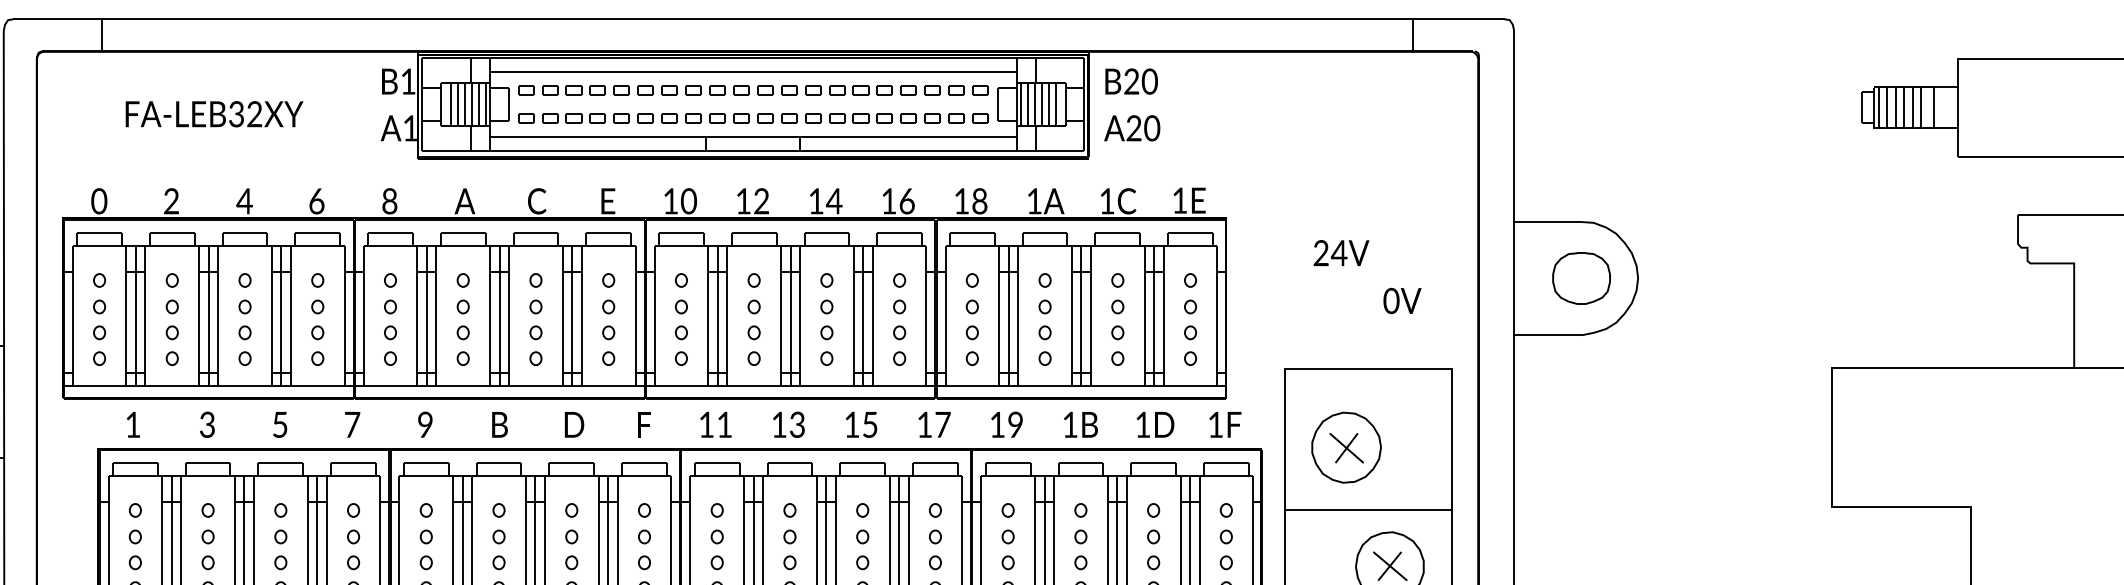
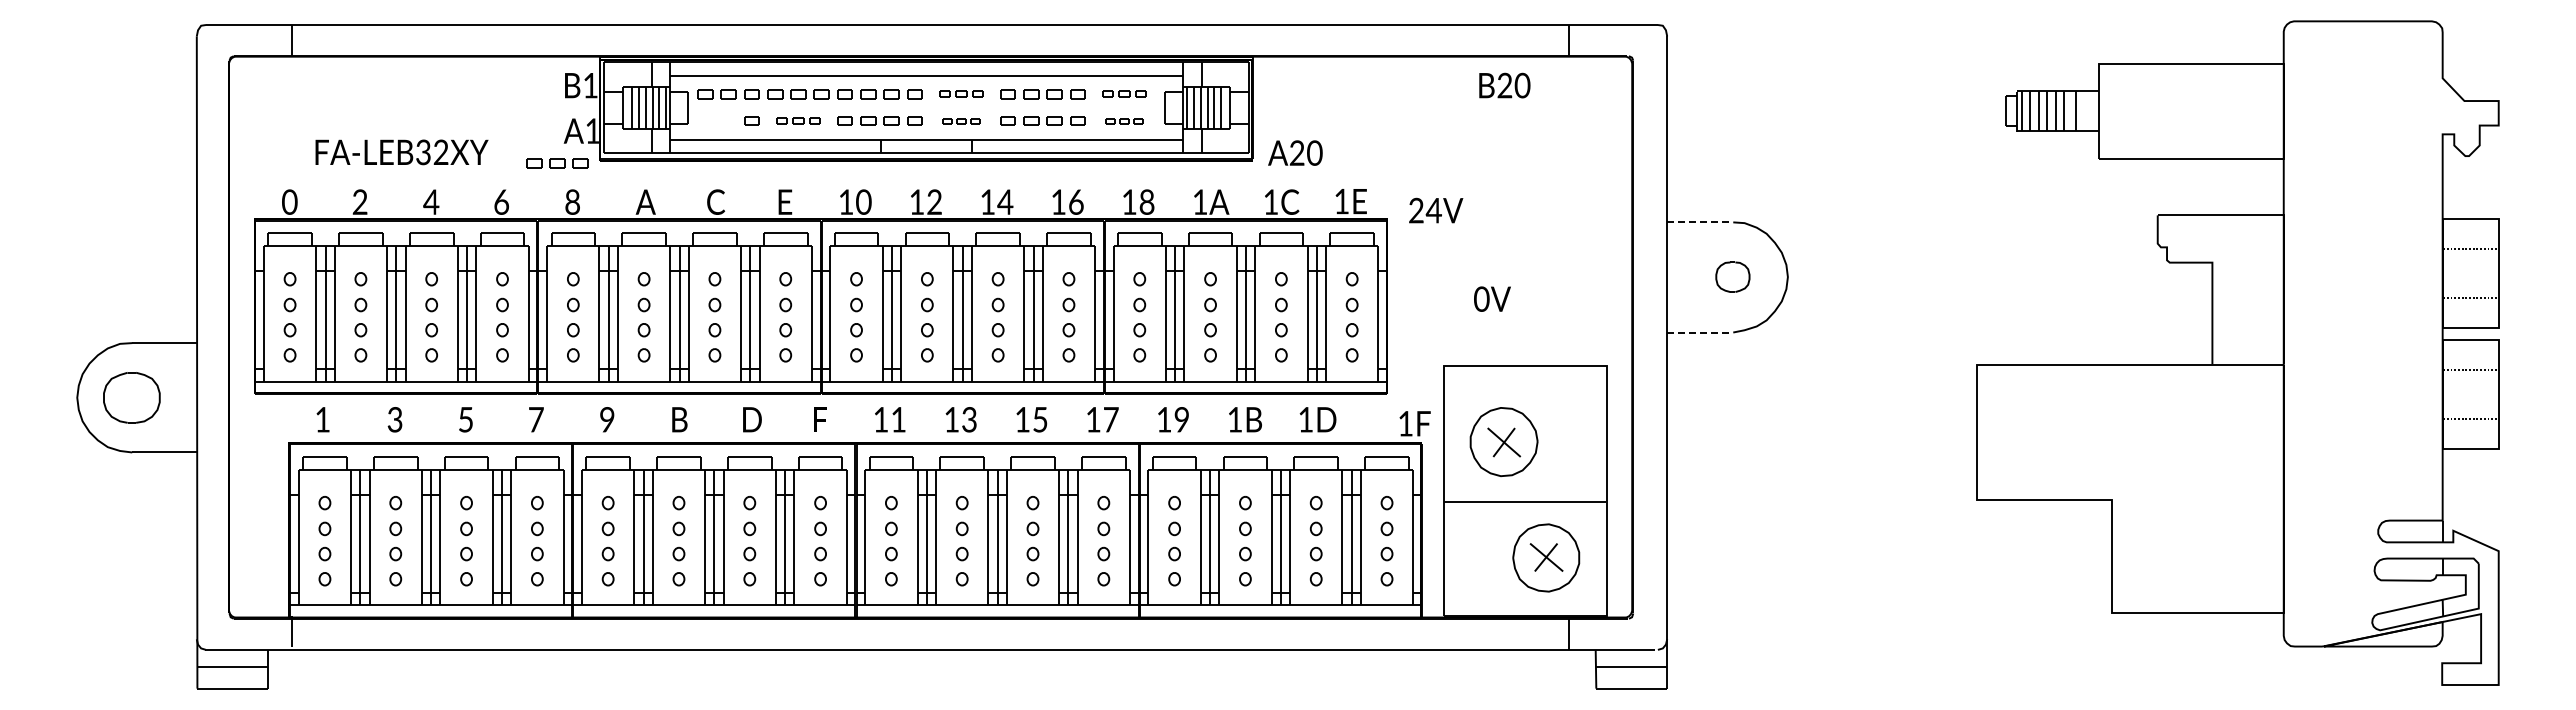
text: (1131, 81) -> (1504, 85), moved
part: (789, 90) -> (961, 94), size x0.7
part: (956, 90) -> (1124, 94), size x0.7
text: (214, 114) -> (401, 152), moved
part: (537, 117) -> (716, 120), removed
part: (621, 117) -> (798, 120), size x0.7
part: (789, 117) -> (961, 120), size x0.6
part: (956, 117) -> (1124, 120), size x0.6
text: (1132, 127) -> (1295, 152), moved
part: (374, 161) -> (557, 163), added
line: (1548, 222) -> (1700, 222), solid -> dashed
text: (1341, 253) -> (1436, 210), moved
part: (1581, 277) -> (1732, 276), size x0.6
text: (1402, 300) -> (1492, 298), moved
line: (1548, 335) -> (1700, 332), solid -> dashed
text: (1224, 424) -> (1414, 423), moved

